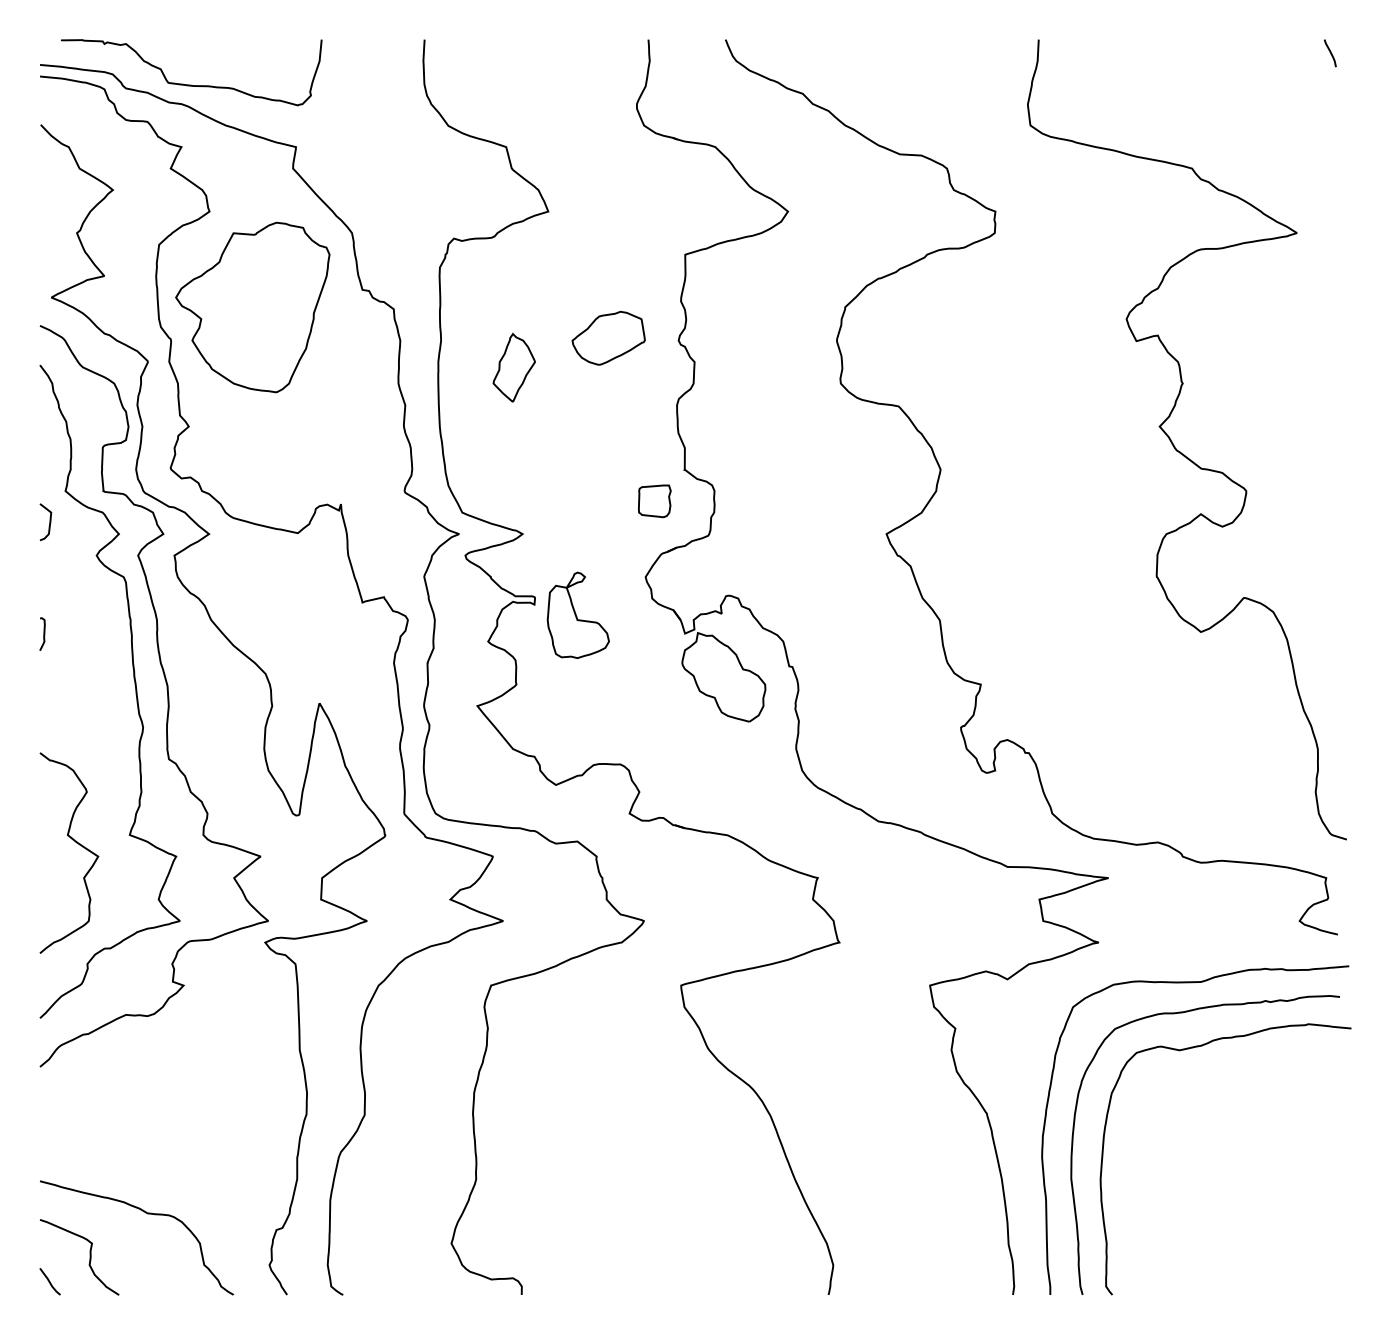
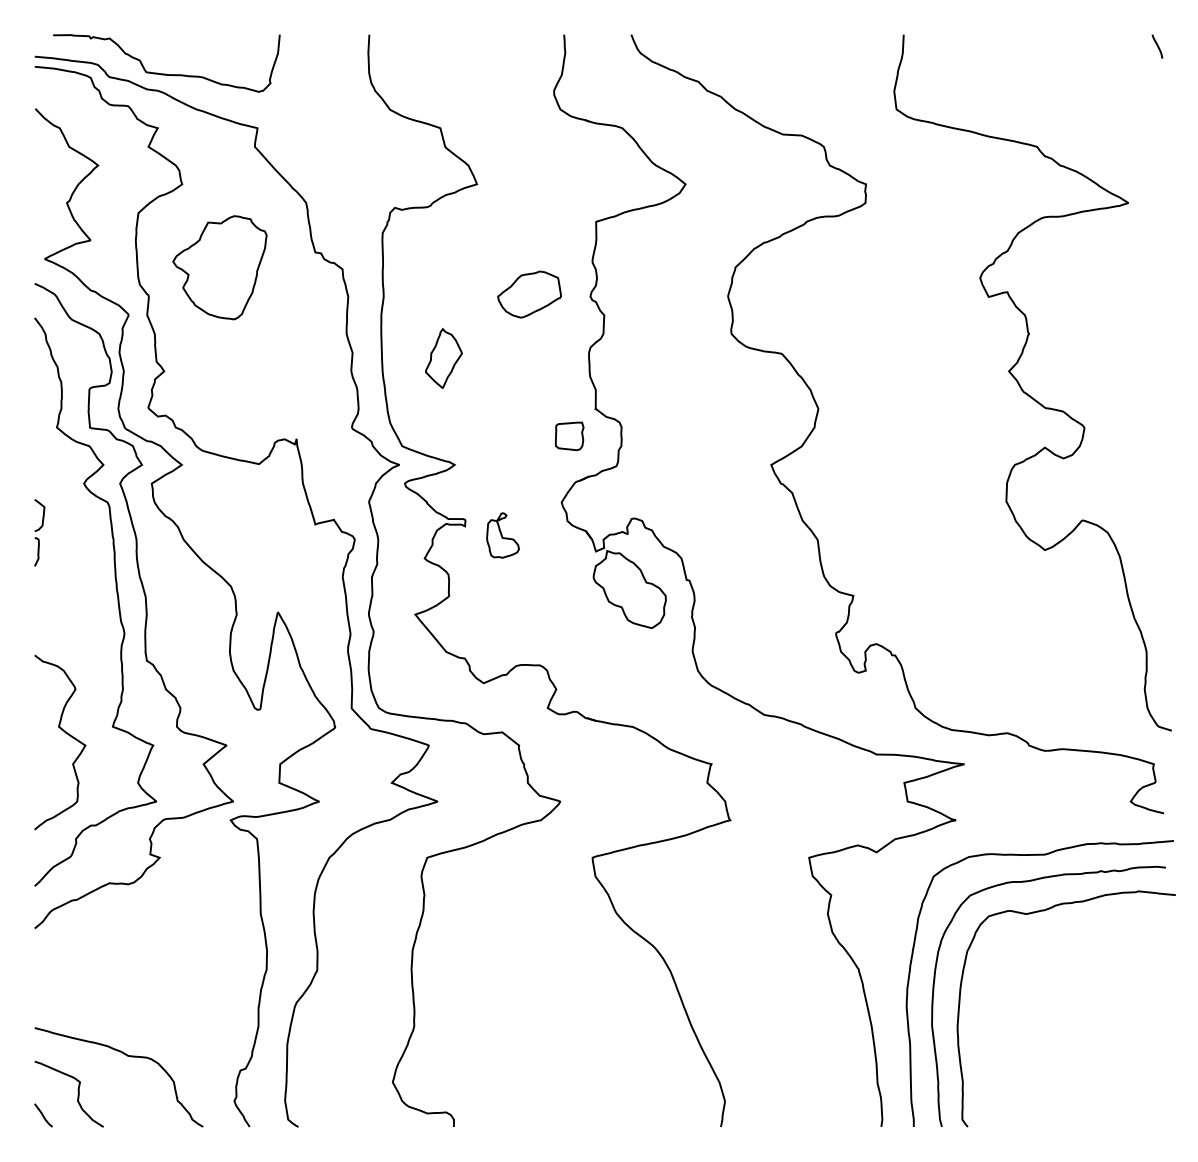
part: (252, 307) -> (219, 267), size x0.7
part: (513, 367) -> (443, 358), moved
curve: (49, 522) -> (43, 515), moved
part: (577, 614) -> (502, 534), size x0.6

